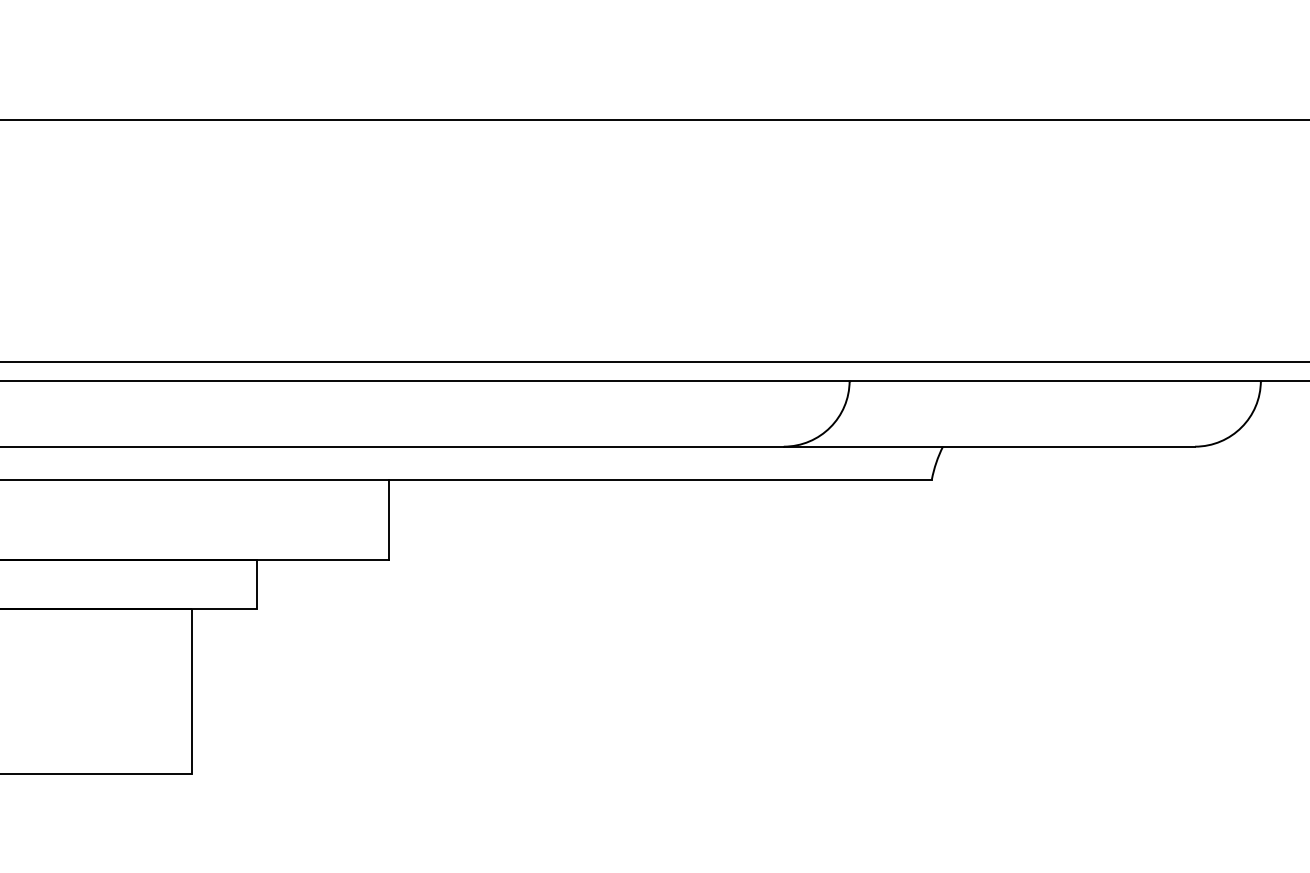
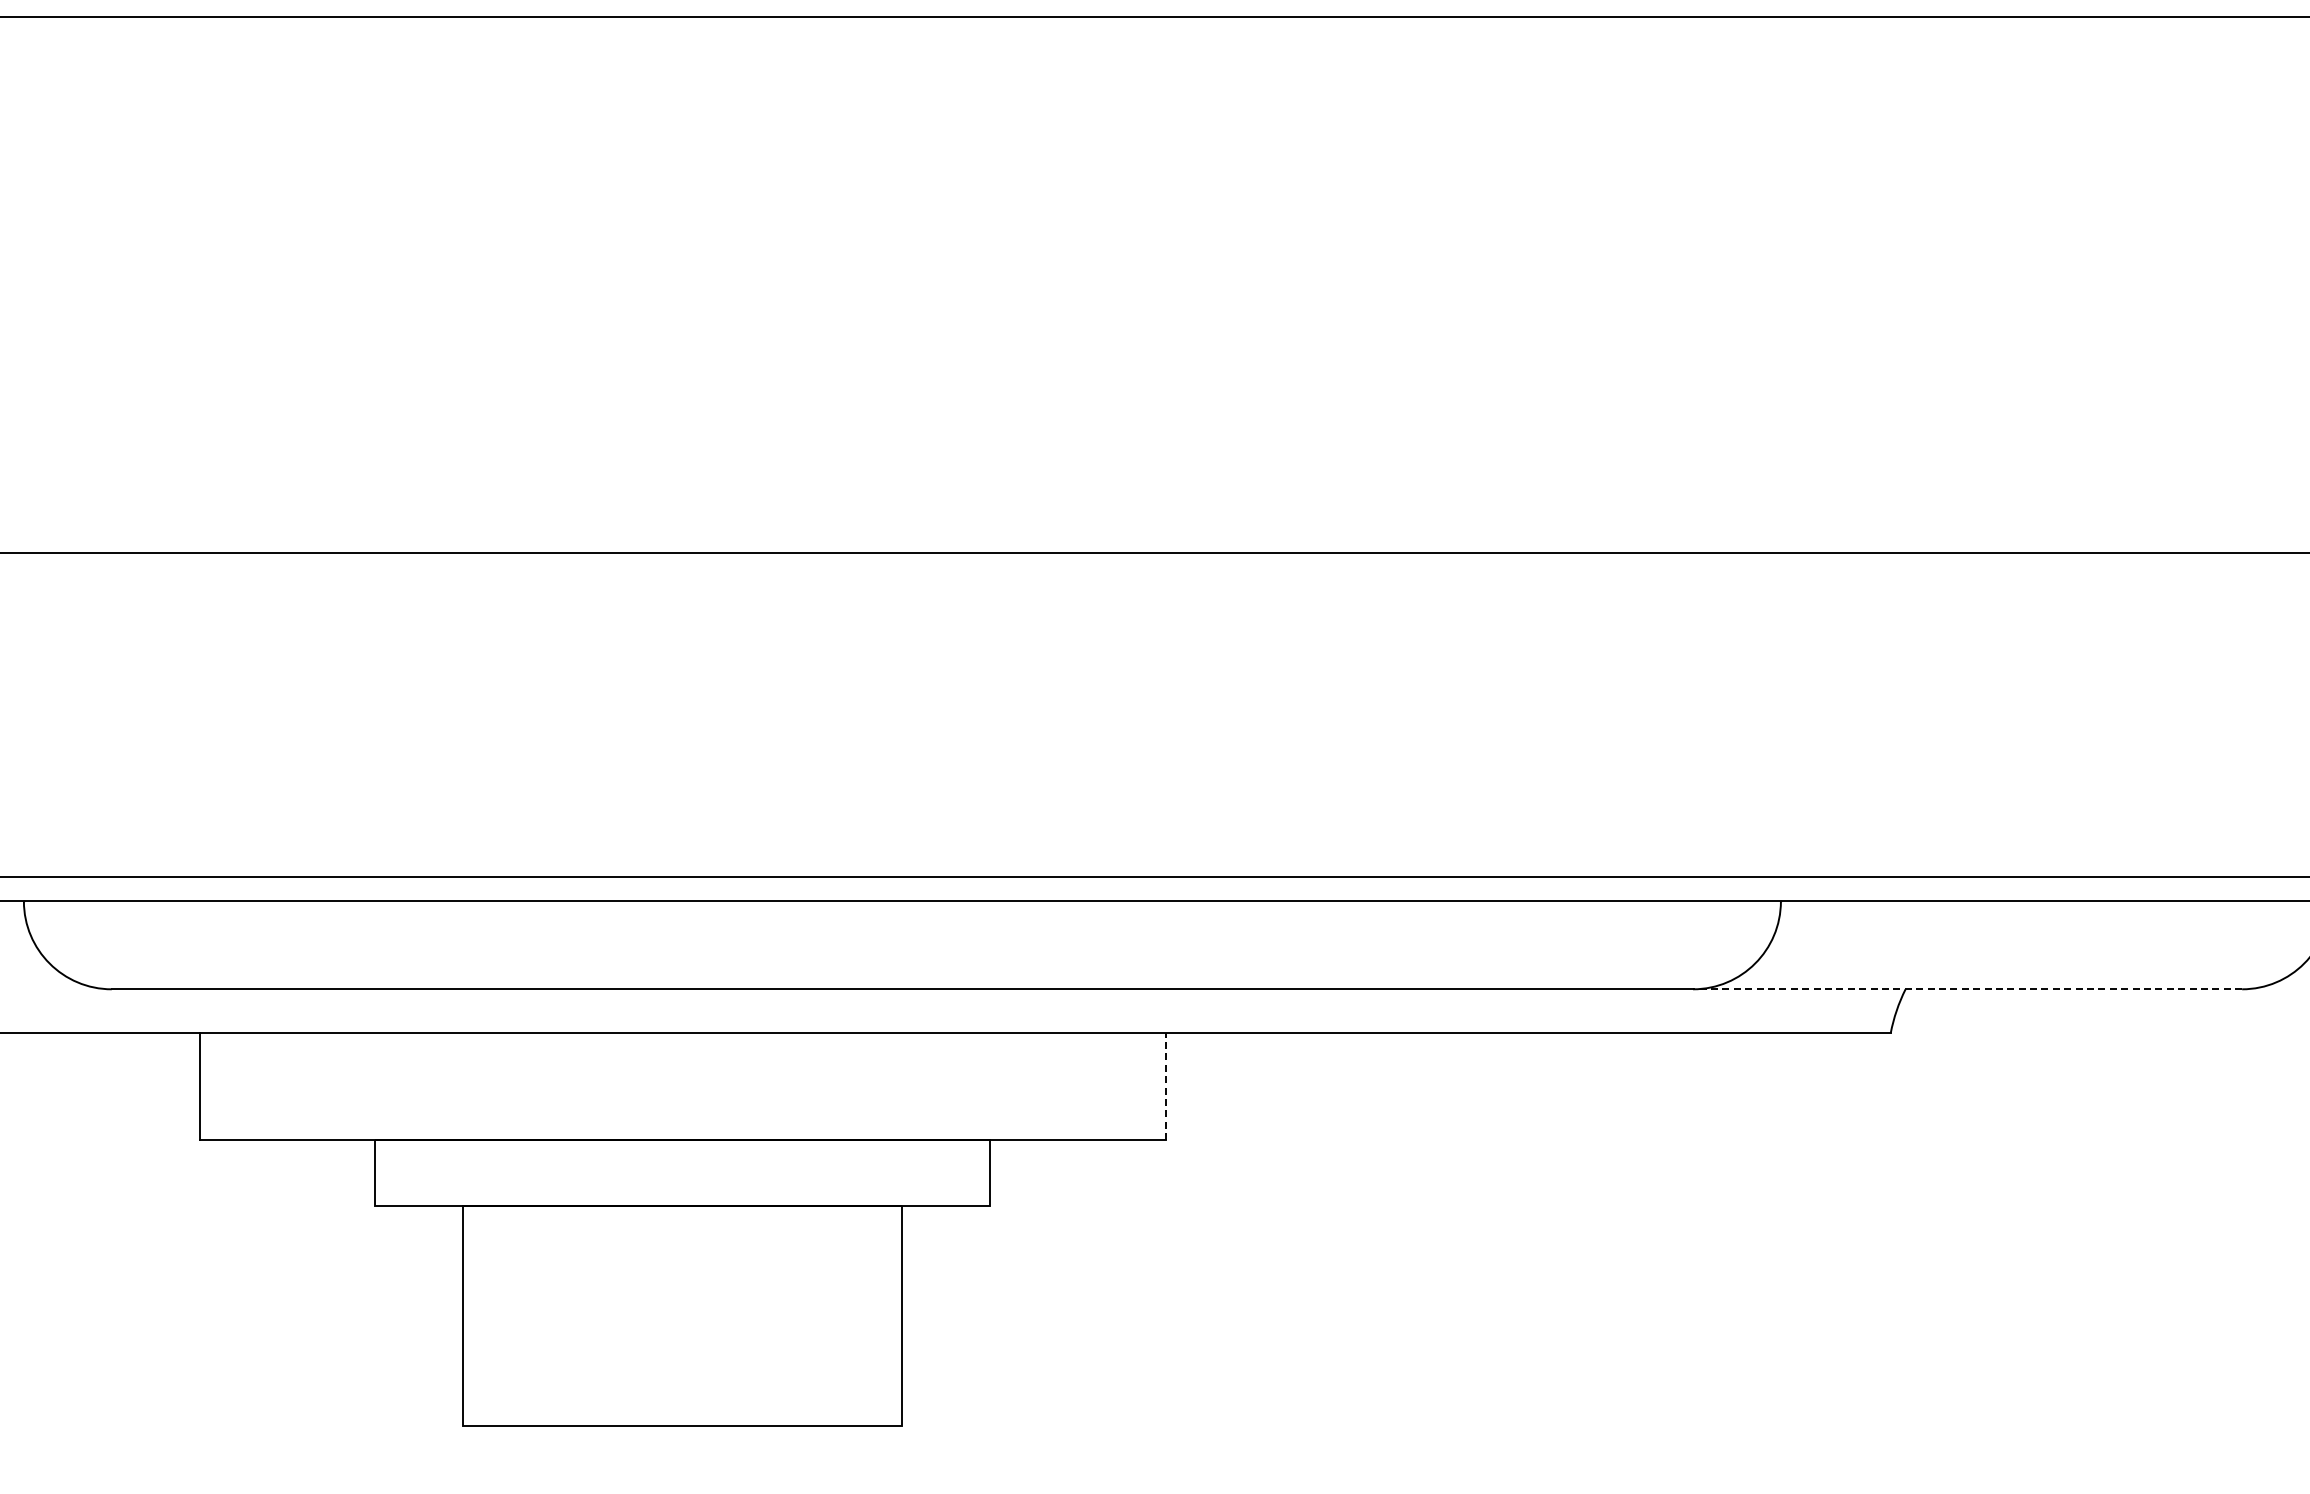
line: (989, 446) -> (1967, 989), solid -> dashed
line: (388, 519) -> (1165, 1086), solid -> dashed

